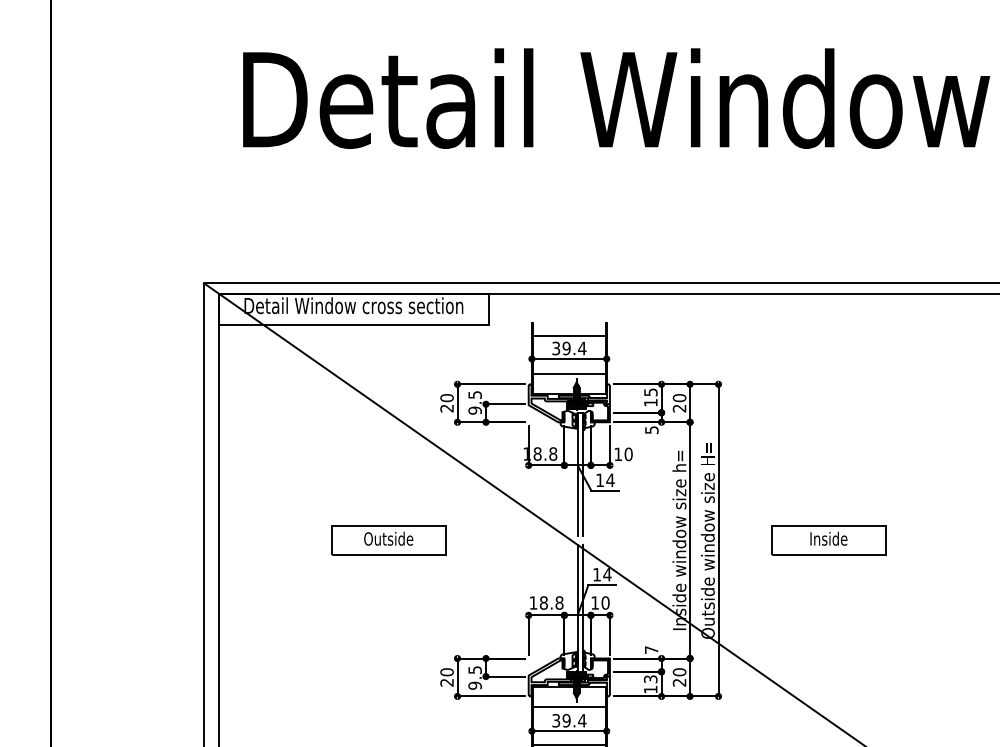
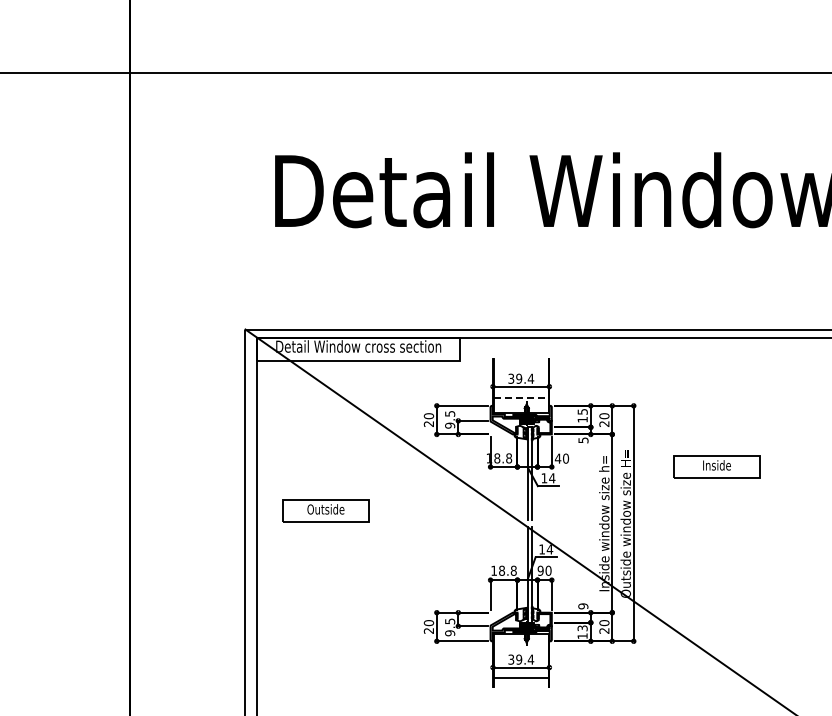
line: (568, 336) -> (520, 369), removed
line: (569, 373) -> (521, 397), solid -> dashed
text: (617, 454) -> (557, 458), 10 -> 40
part: (388, 540) -> (325, 510), moved
part: (828, 540) -> (716, 466), moved
text: (594, 602) -> (540, 570), 10 -> 90
text: (651, 650) -> (583, 606), 7 -> 9
line: (568, 707) -> (520, 649), removed

